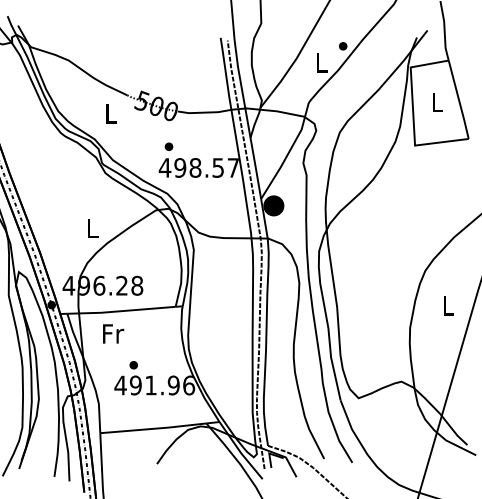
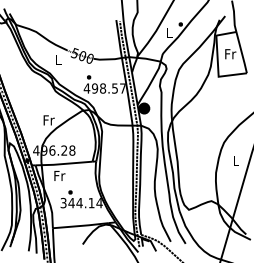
text: (437, 103) -> (230, 54), L -> Fr
text: (91, 228) -> (48, 120), L -> Fr
text: (154, 384) -> (81, 202), 491.96 -> 344.14

